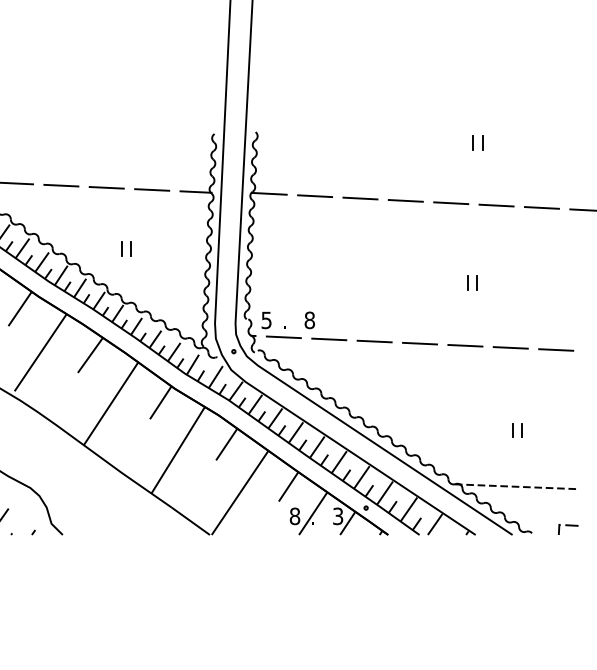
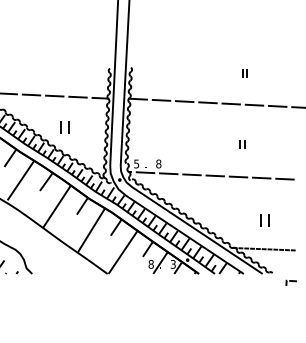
part: (125, 249) -> (64, 127), size x1.6
part: (518, 430) -> (265, 220), size x1.6
part: (566, 528) -> (290, 282), moved

